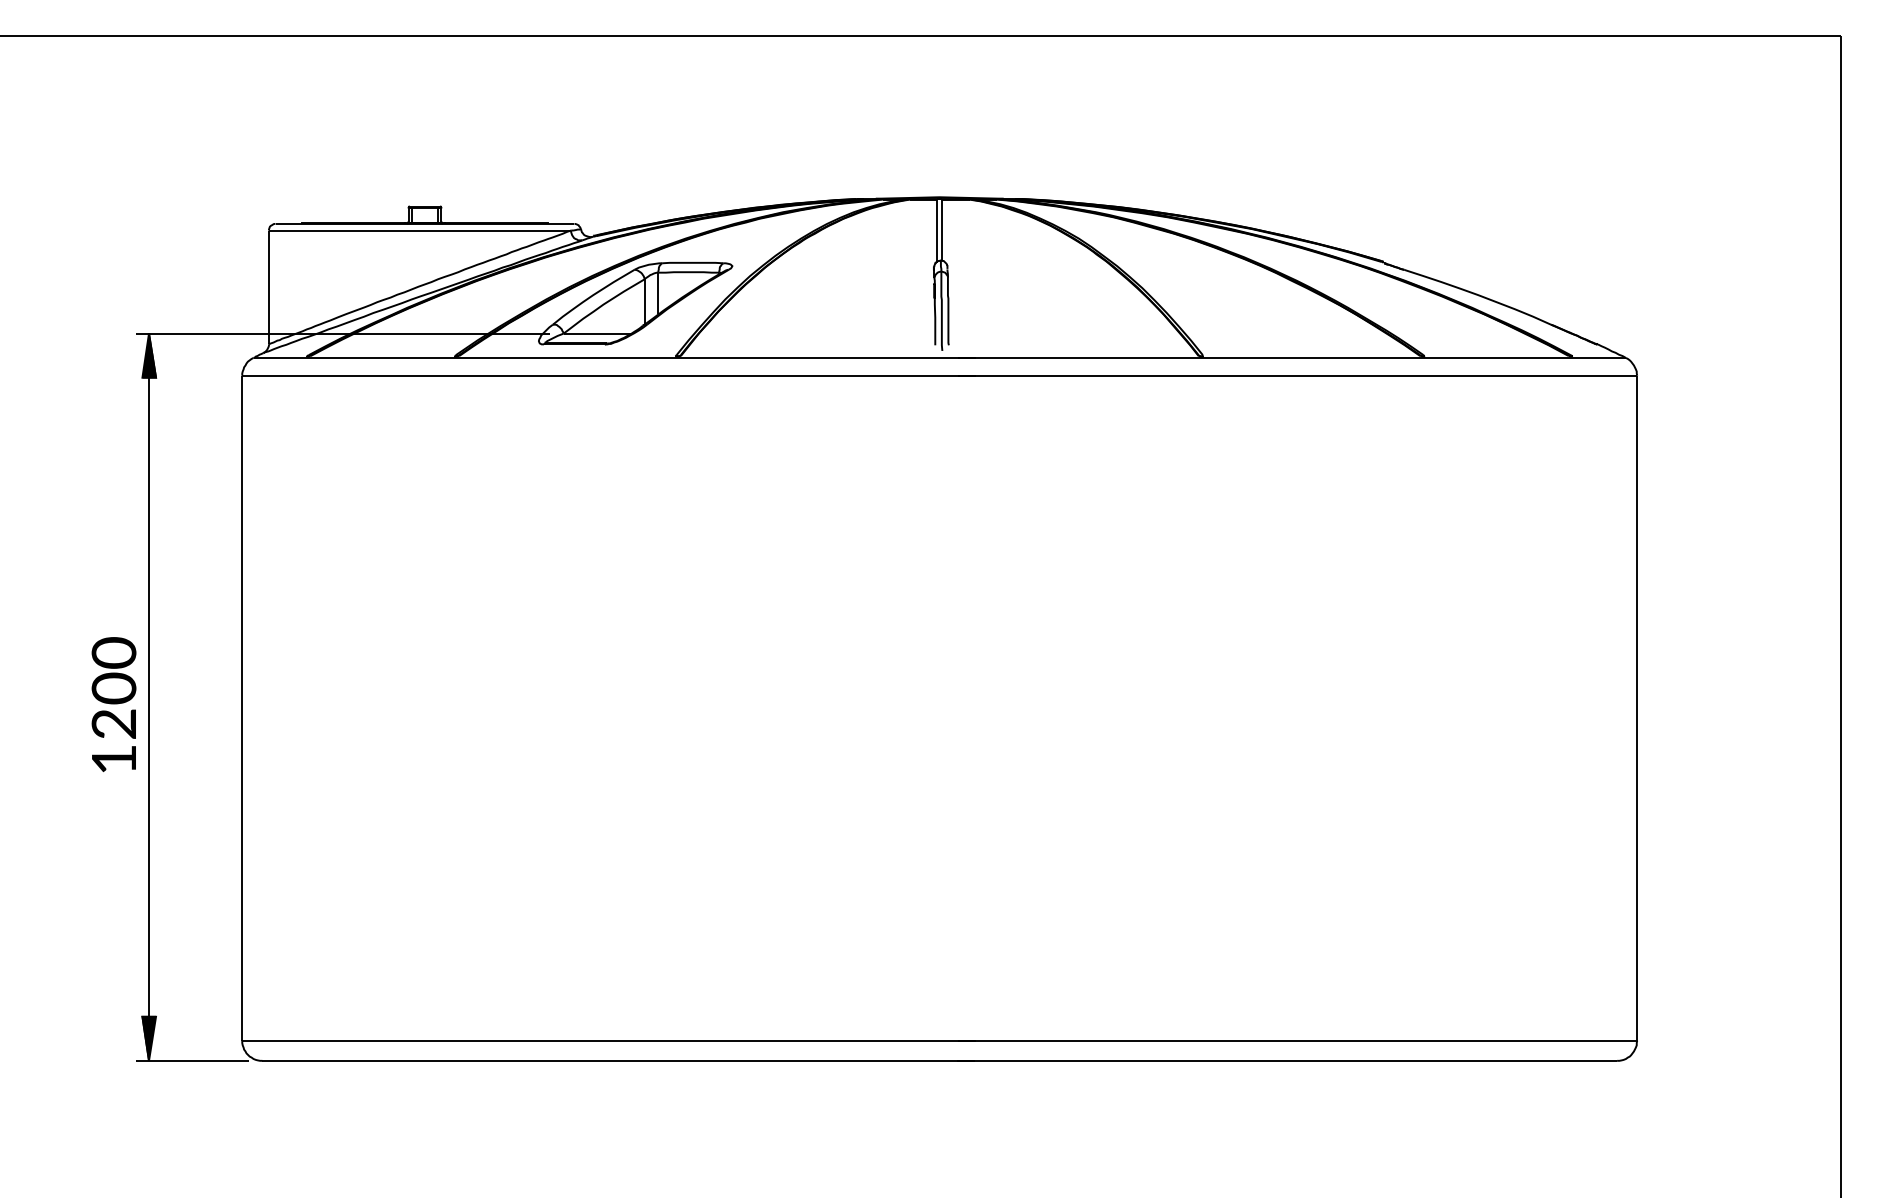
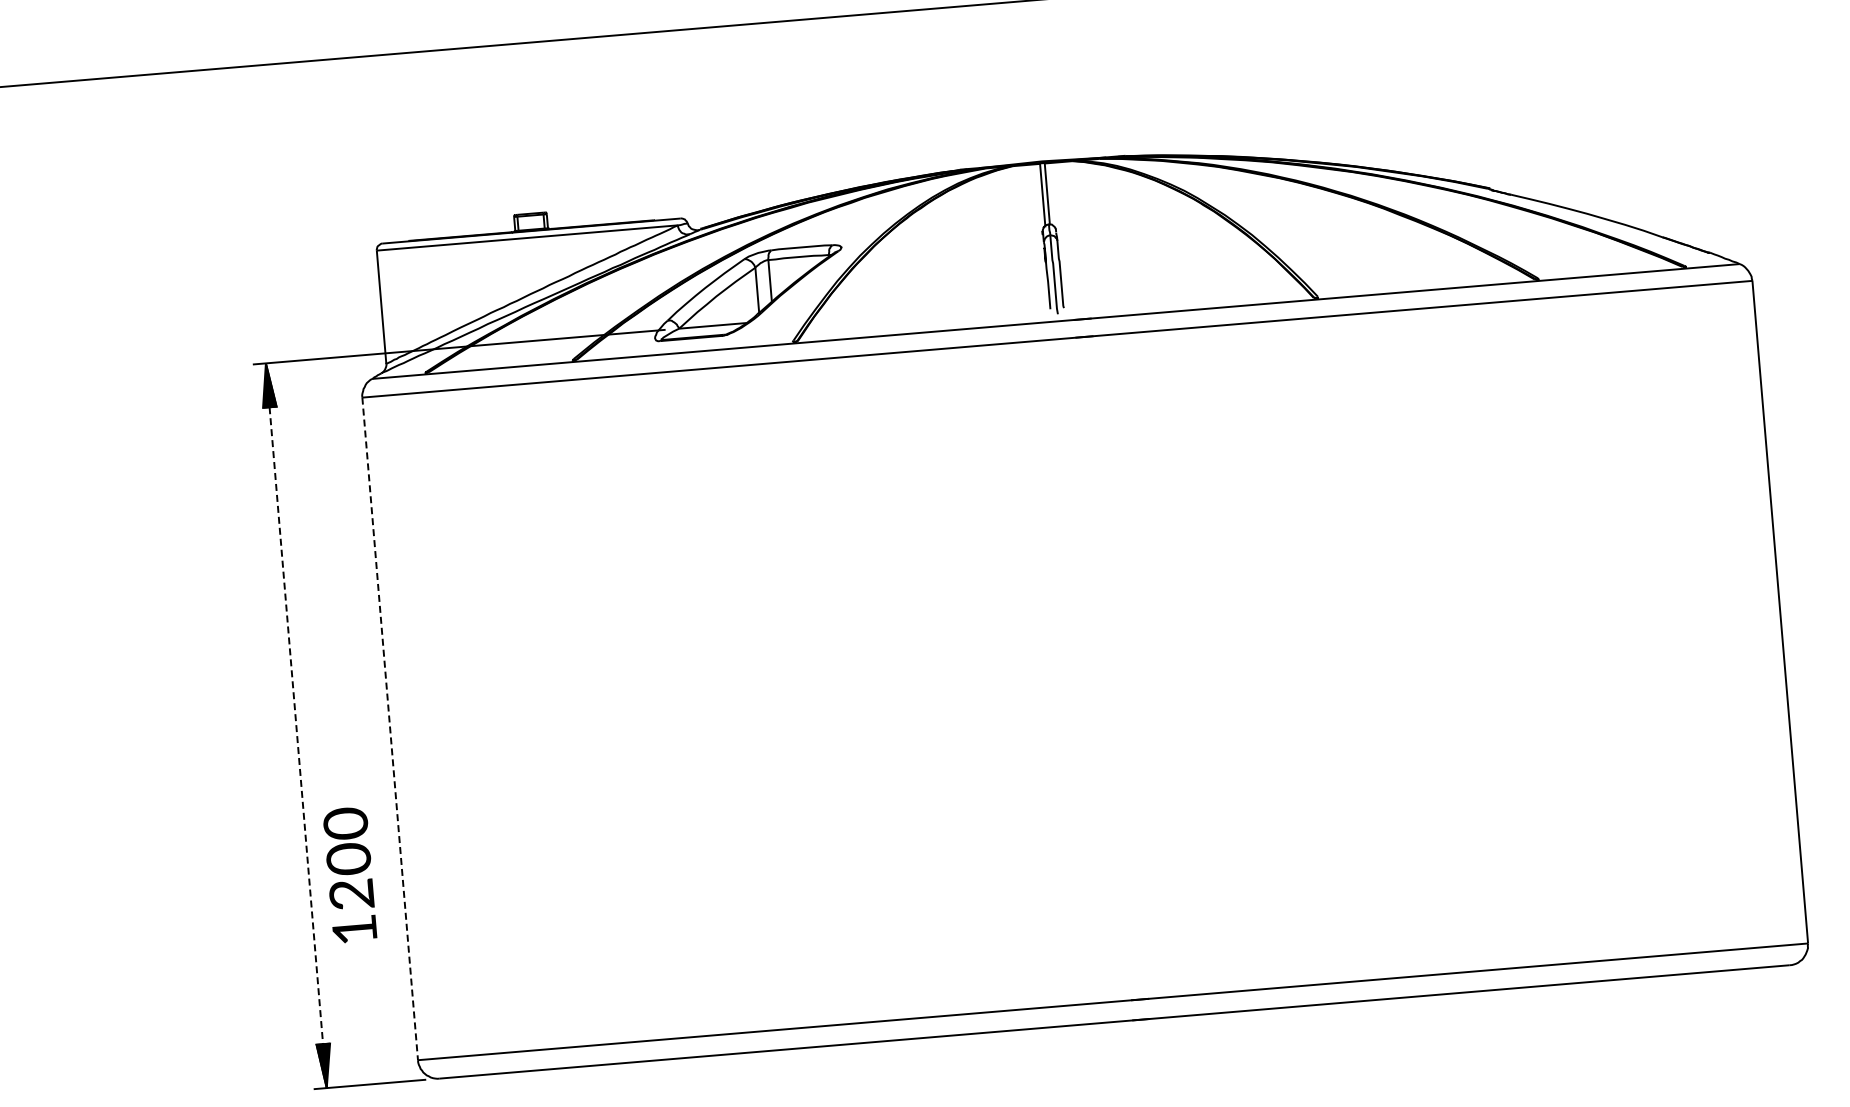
line: (149, 697) -> (296, 725), solid -> dashed
text: (113, 704) -> (349, 875), moved
line: (242, 708) -> (390, 729), solid -> dashed

